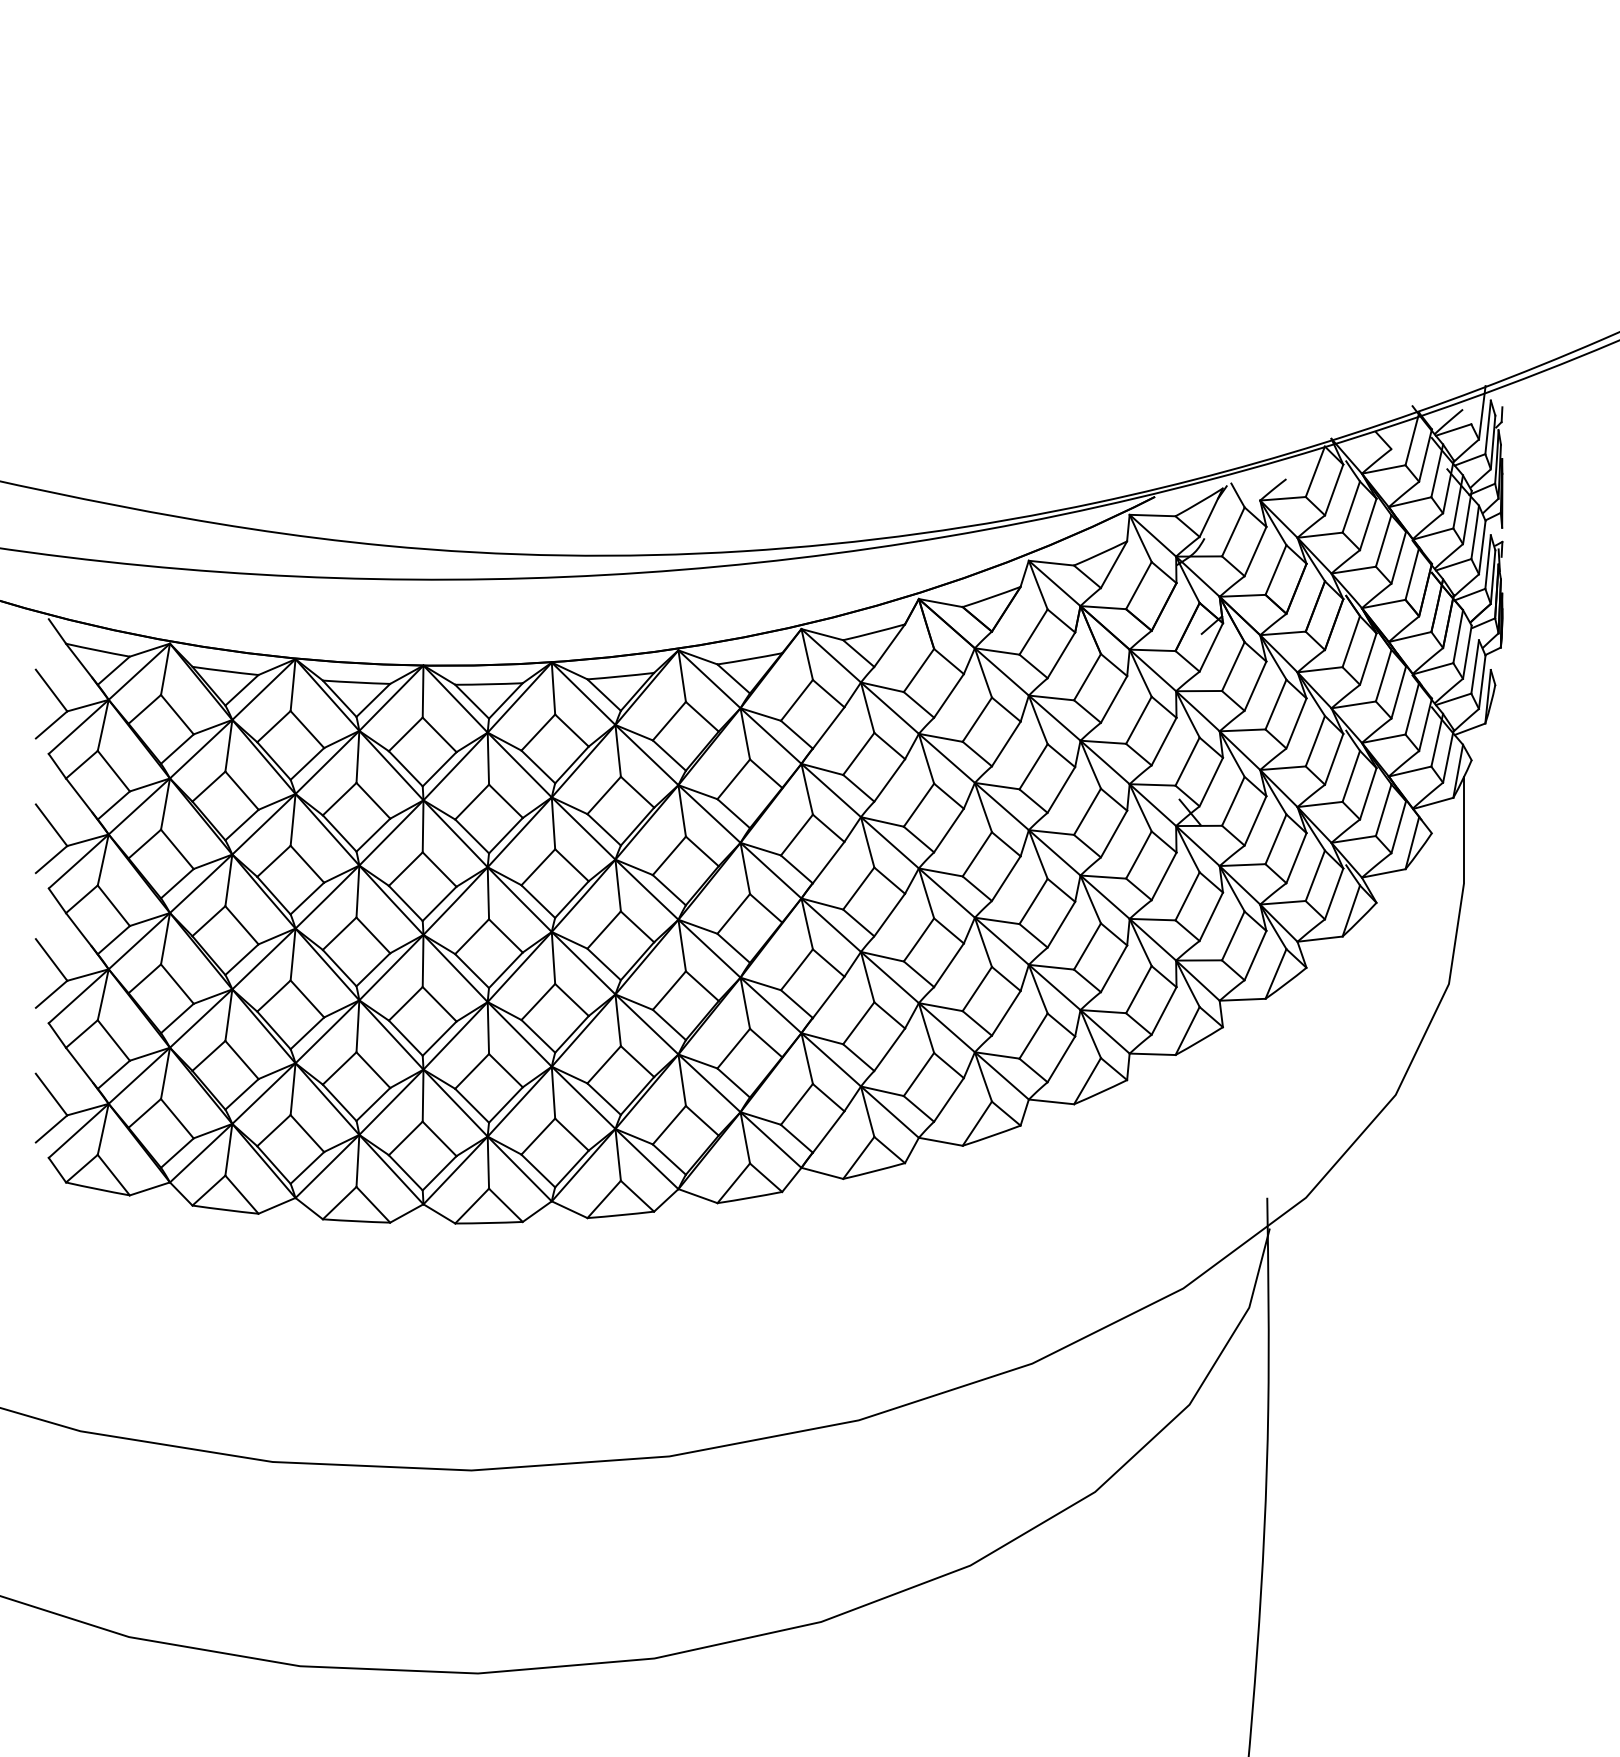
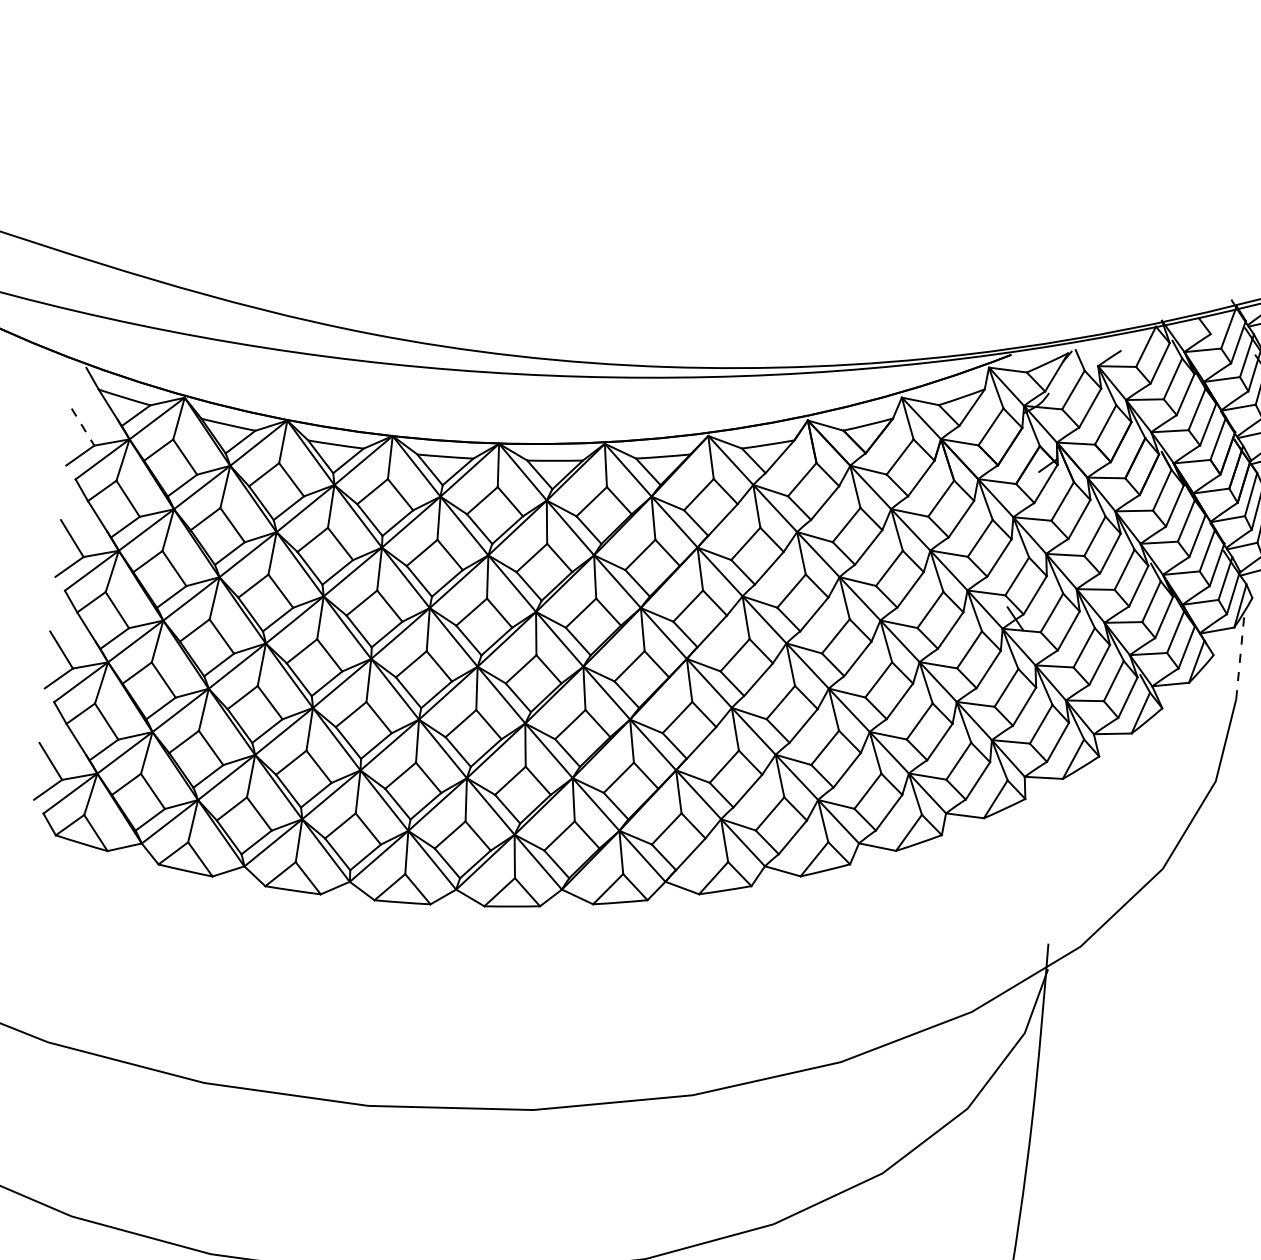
line: (51, 690) -> (82, 427), solid -> dashed
line: (1463, 829) -> (1240, 654), solid -> dashed

